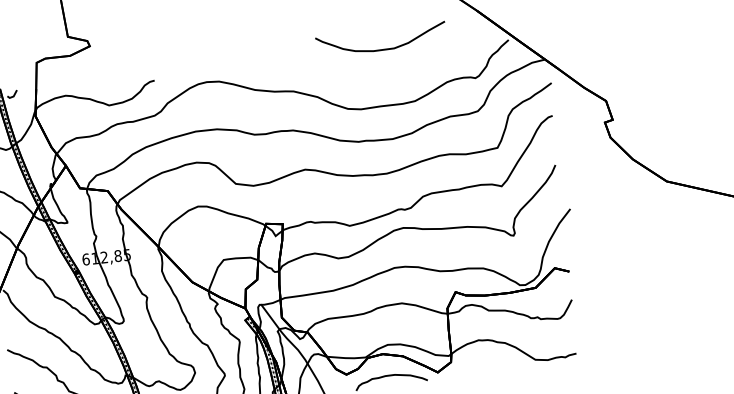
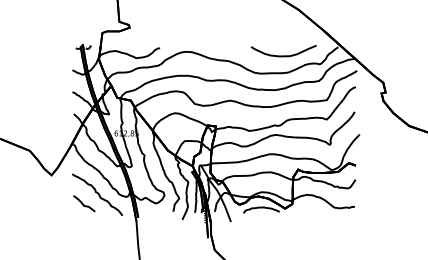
curve: (381, 48) -> (283, 55), moved

